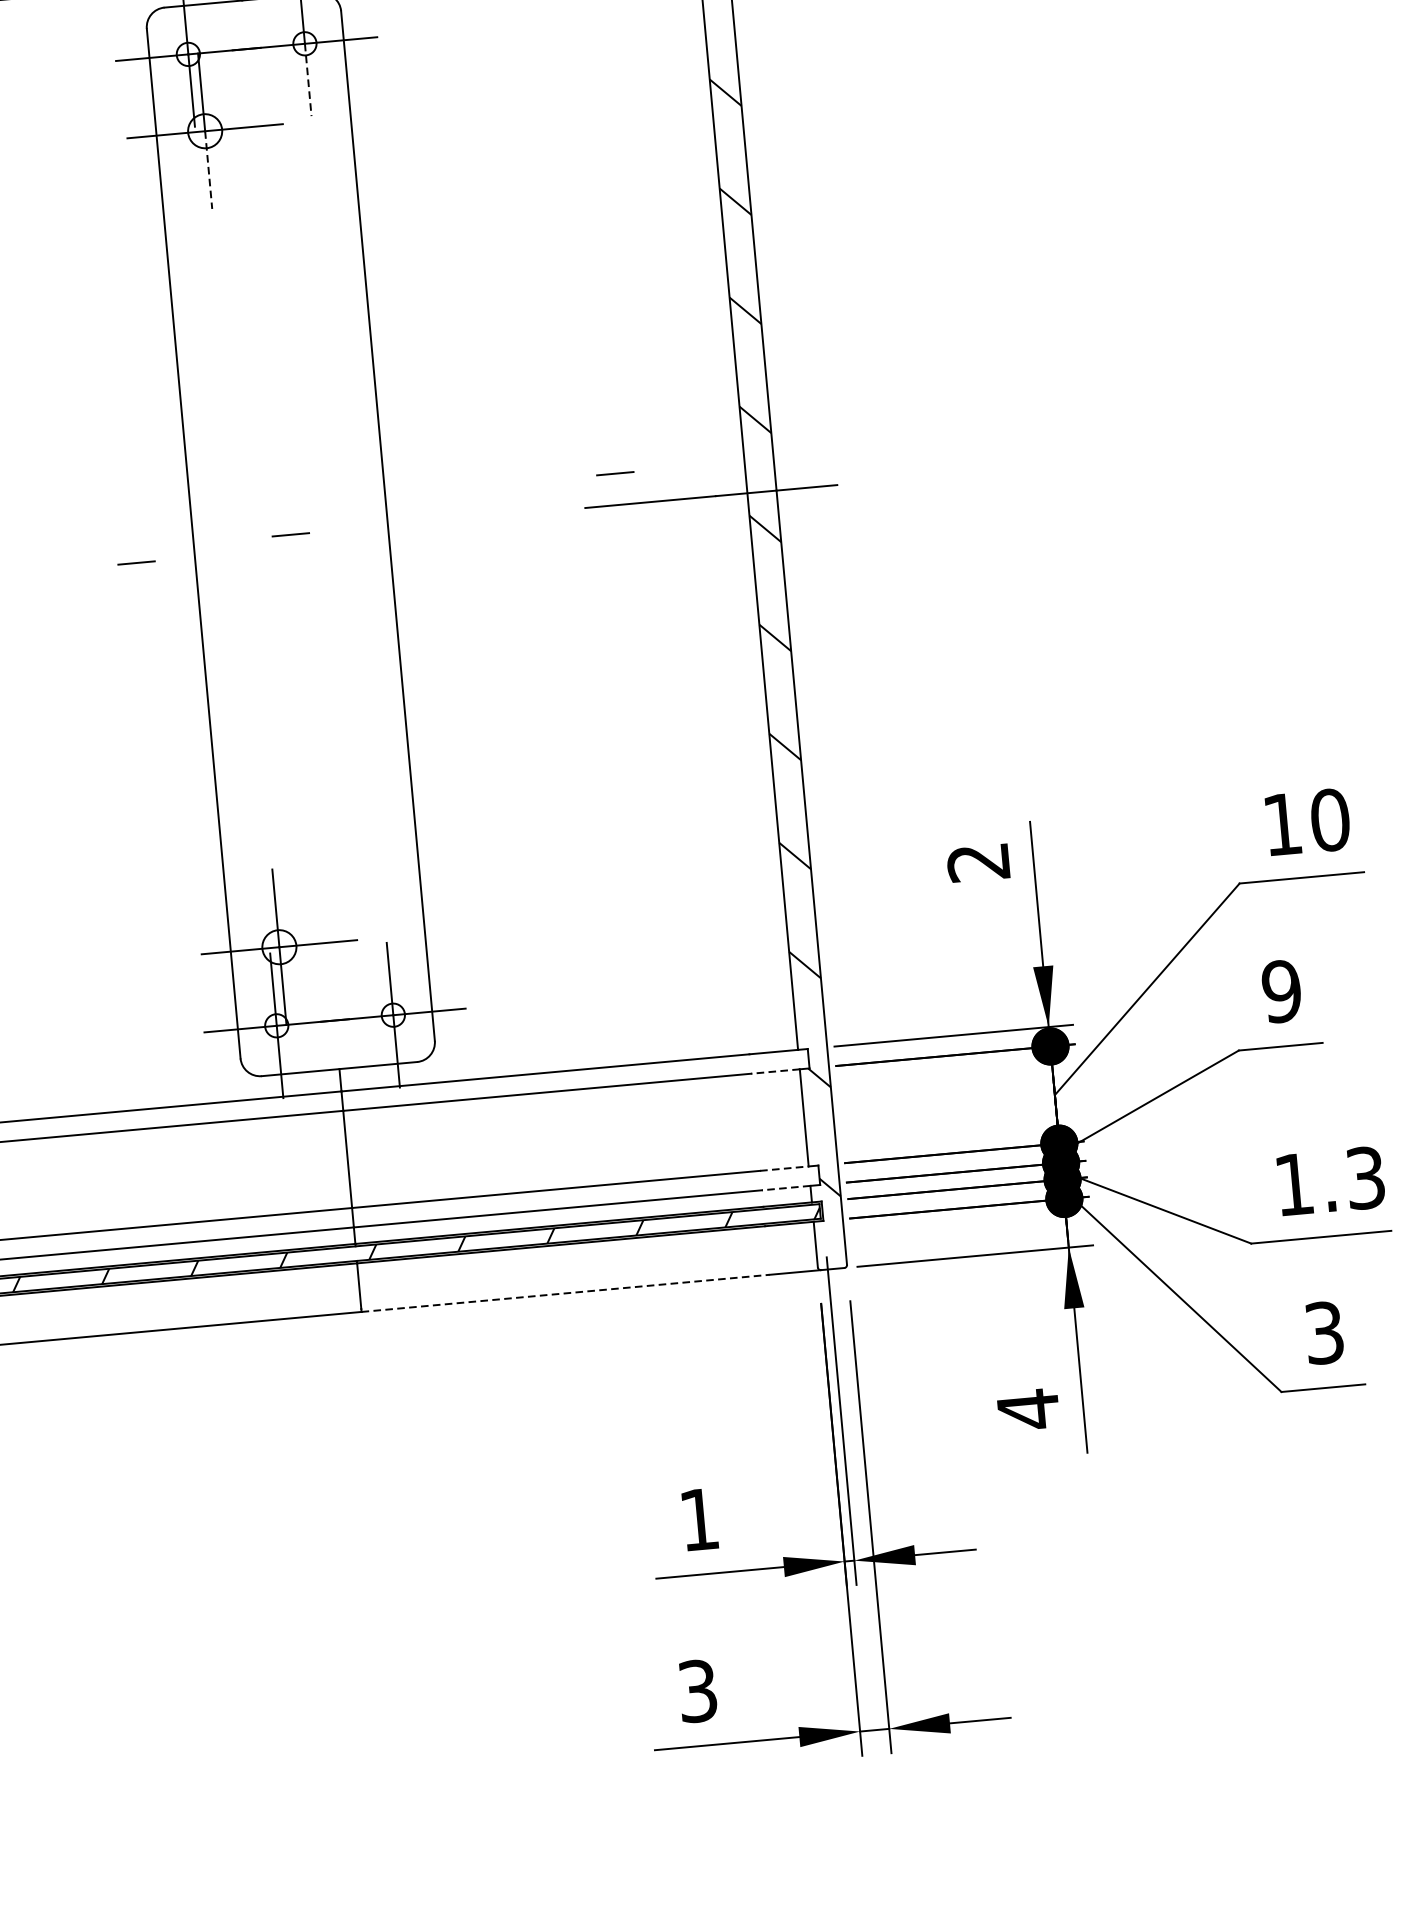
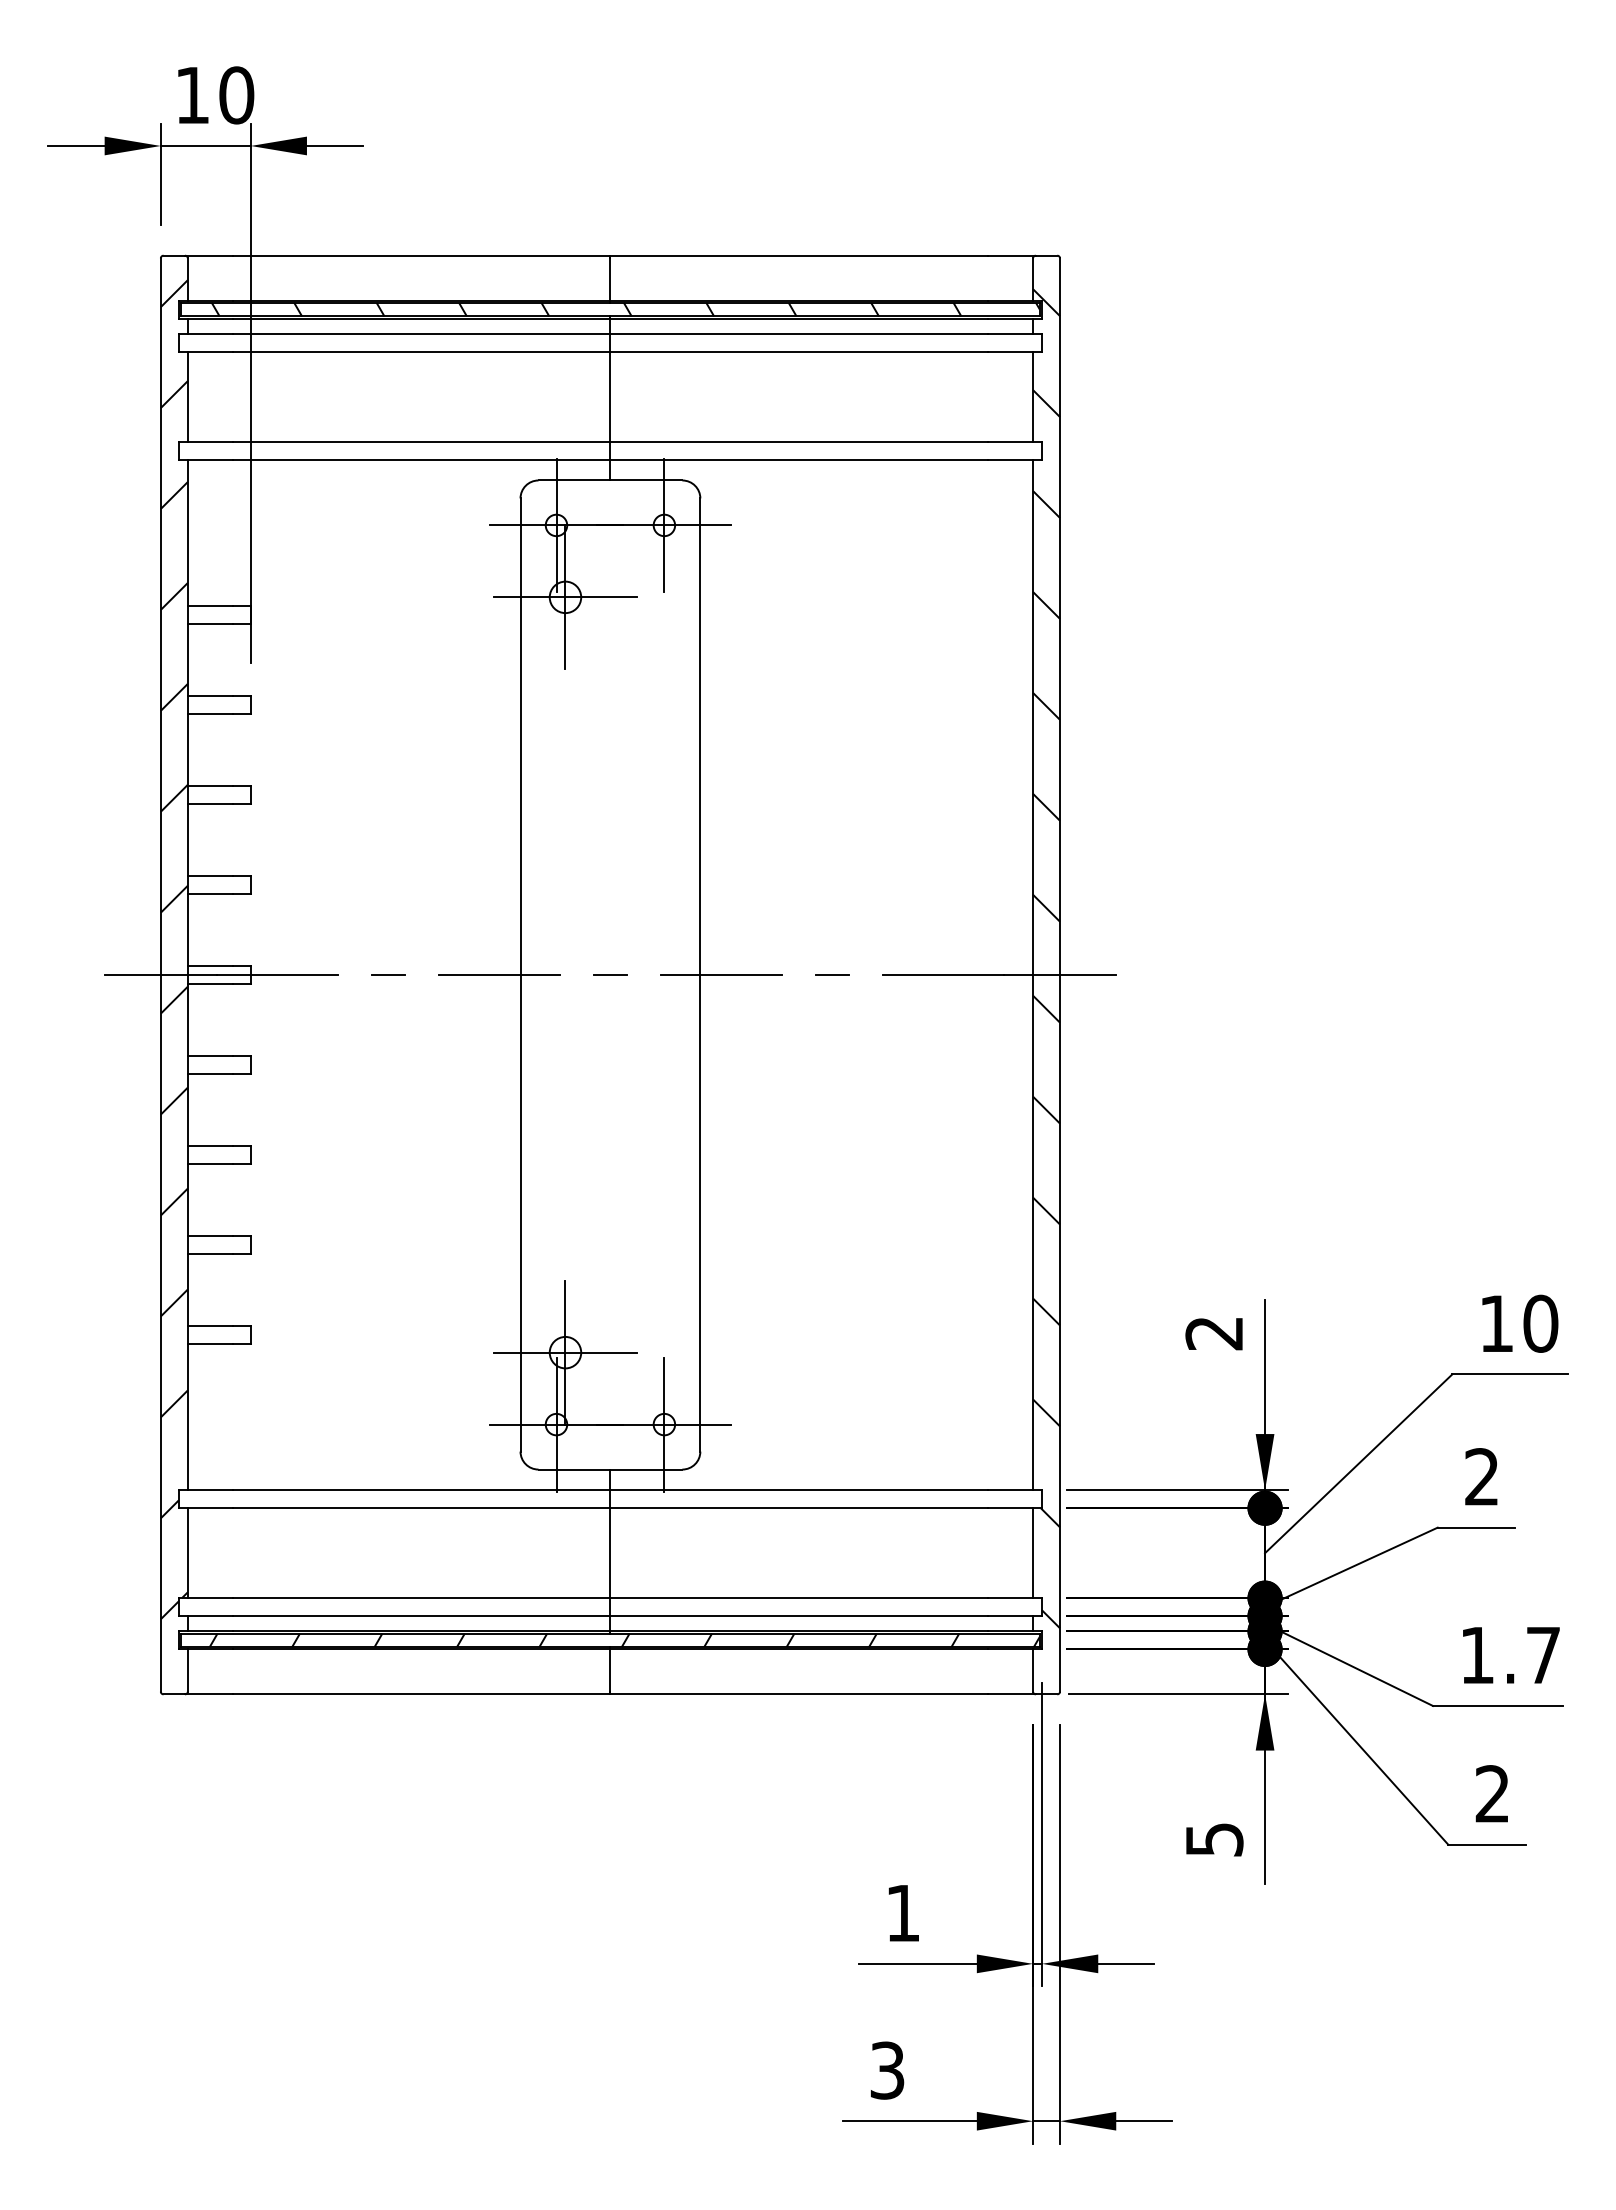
line: (308, 80) -> (664, 559), dashed -> solid
line: (208, 170) -> (565, 633), dashed -> solid
line: (615, 473) -> (832, 974), moved
line: (410, 524) -> (721, 975), added
line: (171, 546) -> (499, 975), added
line: (136, 562) -> (388, 974), moved
text: (1281, 992) -> (1481, 1477), 9 -> 2
line: (775, 1071) -> (1010, 1508), dashed -> solid
line: (785, 1168) -> (1011, 1598), dashed -> solid
text: (1365, 1178) -> (1543, 1655), 1.3 -> 1.7
line: (786, 1188) -> (1010, 1616), dashed -> solid
line: (565, 1293) -> (799, 1694), dashed -> solid
text: (1324, 1333) -> (1492, 1794), 3 -> 2
text: (1028, 1409) -> (1214, 1839), 4 -> 5

